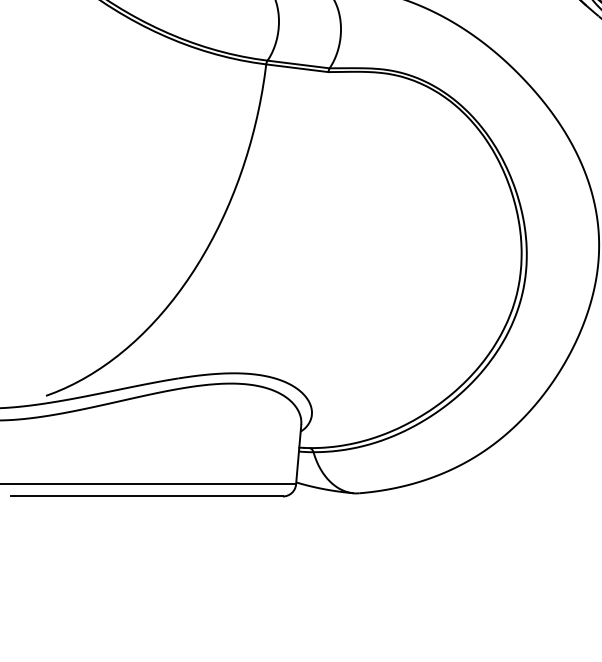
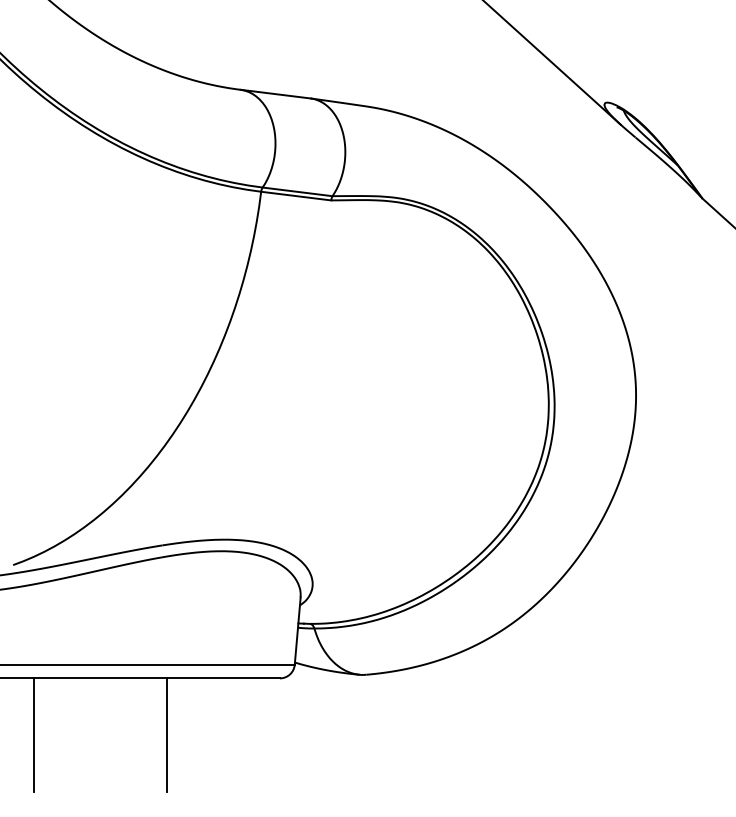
line: (64, 547) -> (33, 735), added
line: (183, 547) -> (167, 735), added

